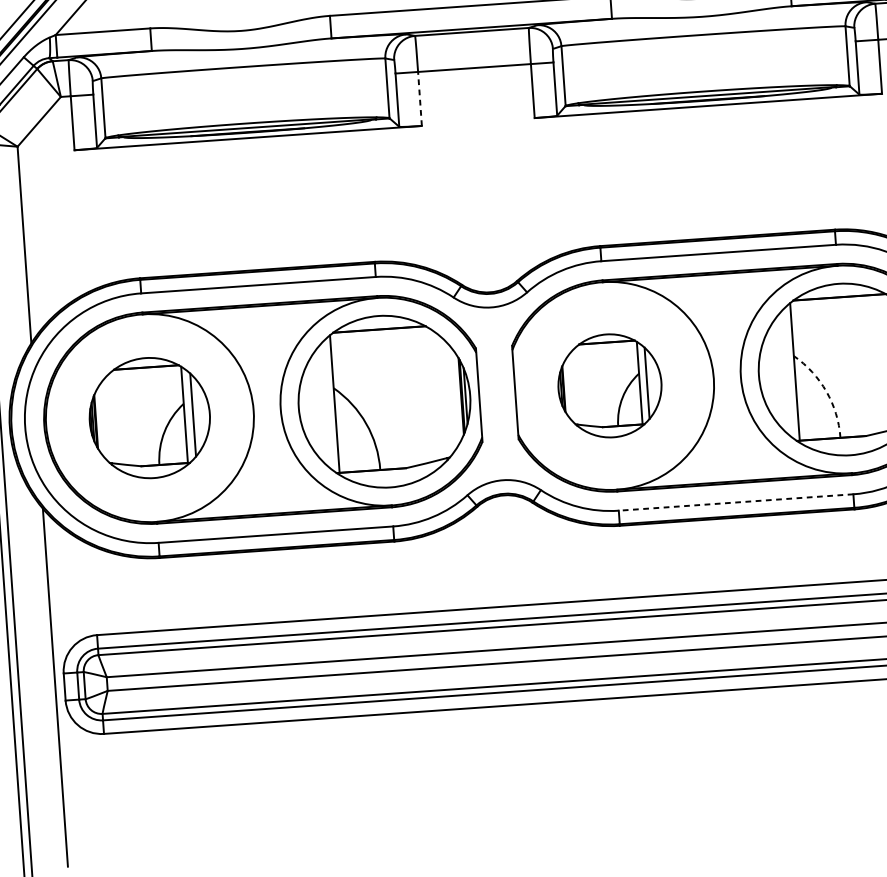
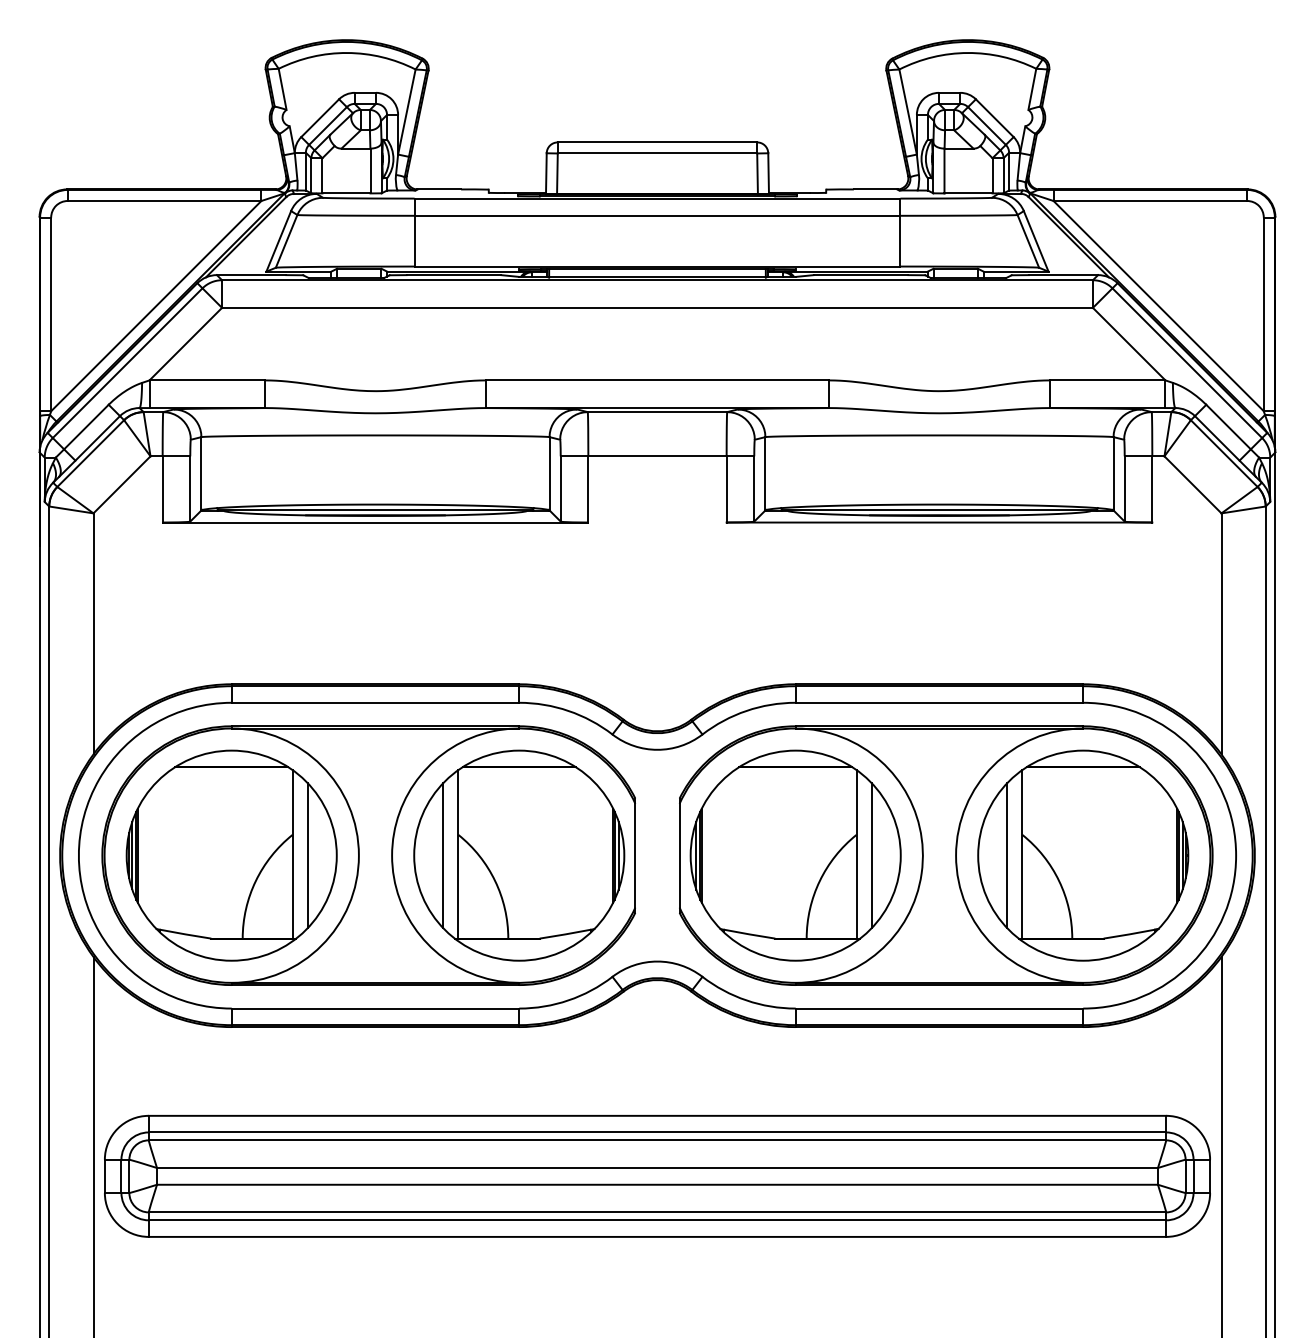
line: (420, 98) -> (588, 488), dashed -> solid
line: (782, 373) -> (1007, 855), added
part: (609, 385) -> (795, 855), size x1.67
arc: (826, 391) -> (1059, 881), dashed -> solid
line: (322, 405) -> (443, 855), added
part: (149, 417) -> (231, 855), size x1.43
line: (736, 502) -> (939, 1008), dashed -> solid

